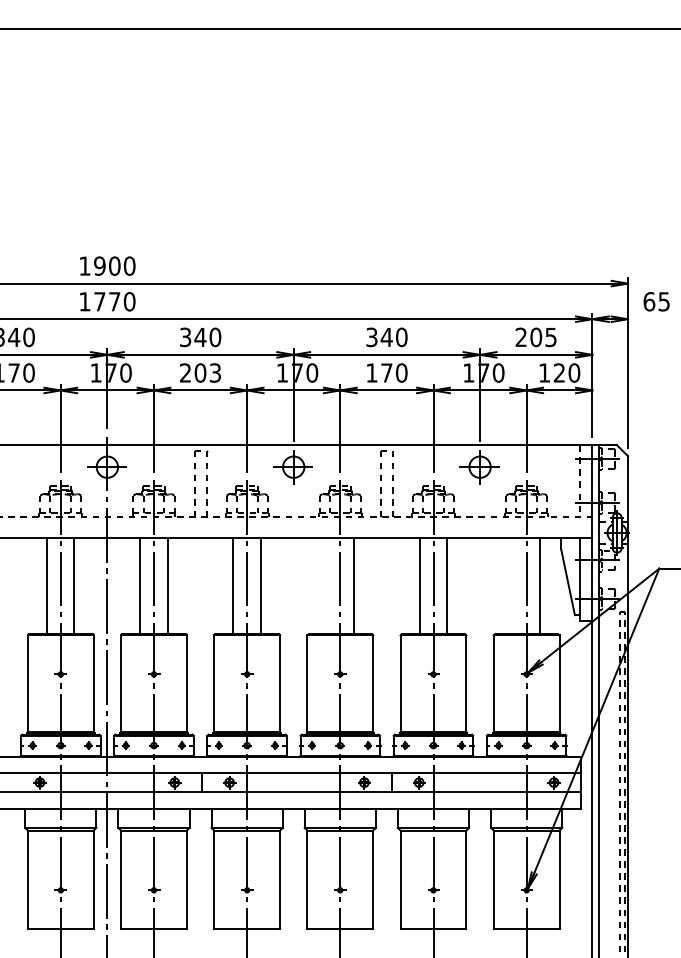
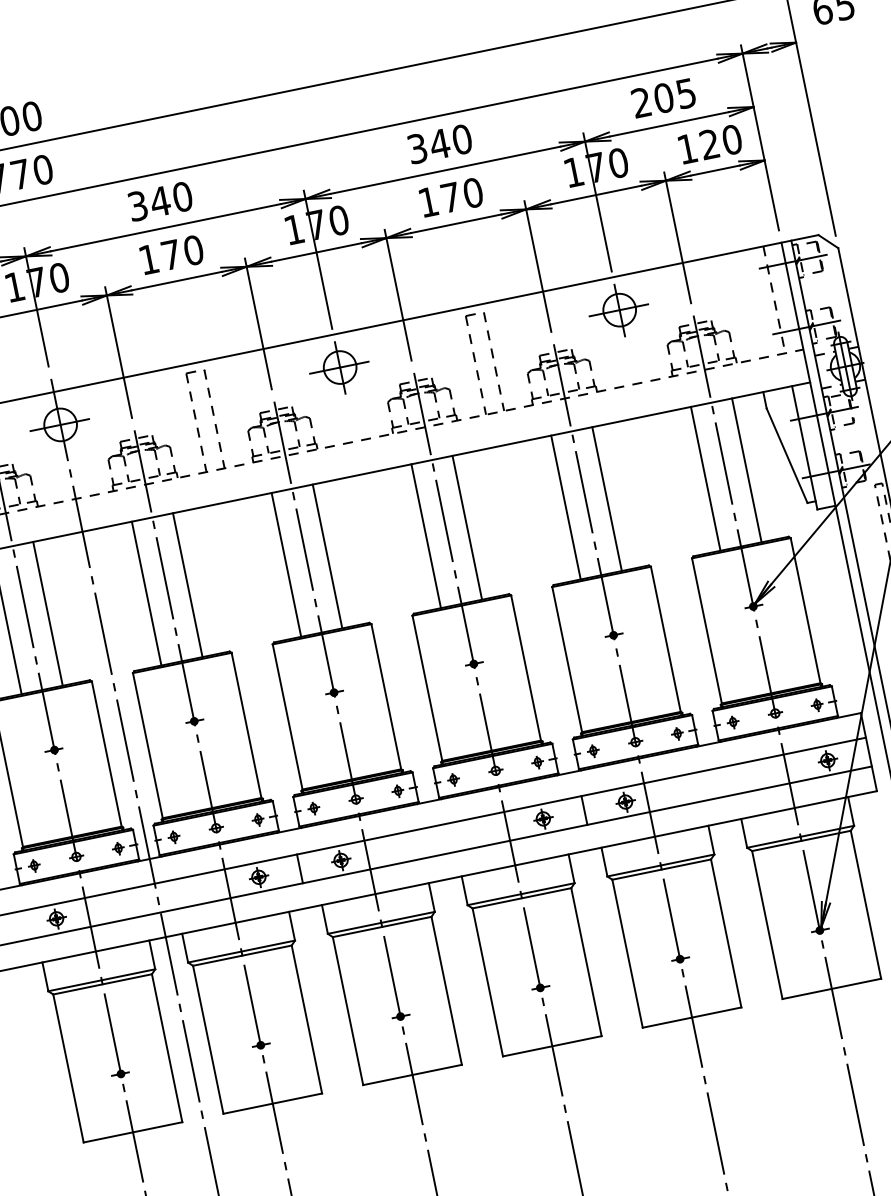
text: (200, 372) -> (171, 254), 203 -> 170
line: (326, 586) -> (426, 536), added
line: (512, 586) -> (705, 479), added

